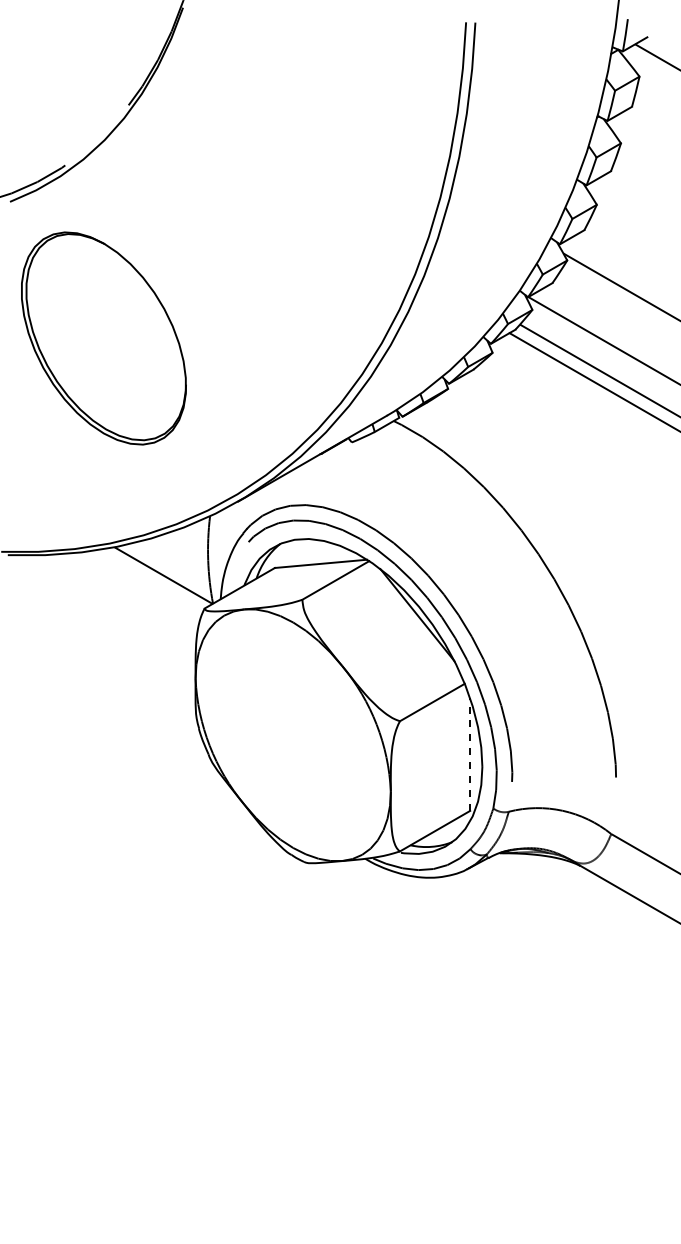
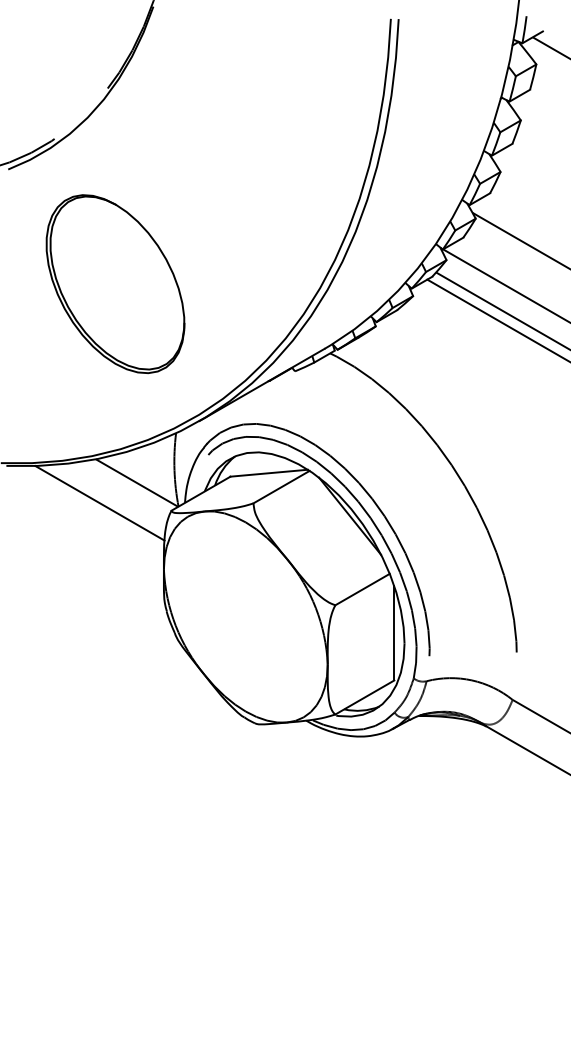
part: (103, 338) -> (115, 284), moved
line: (119, 599) -> (100, 503), added
line: (470, 754) -> (394, 633), dashed -> solid

